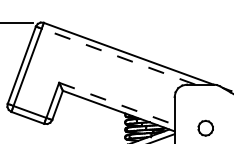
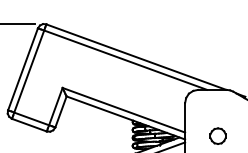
line: (118, 56) -> (125, 60), dashed -> solid
line: (117, 103) -> (124, 109), dashed -> solid

